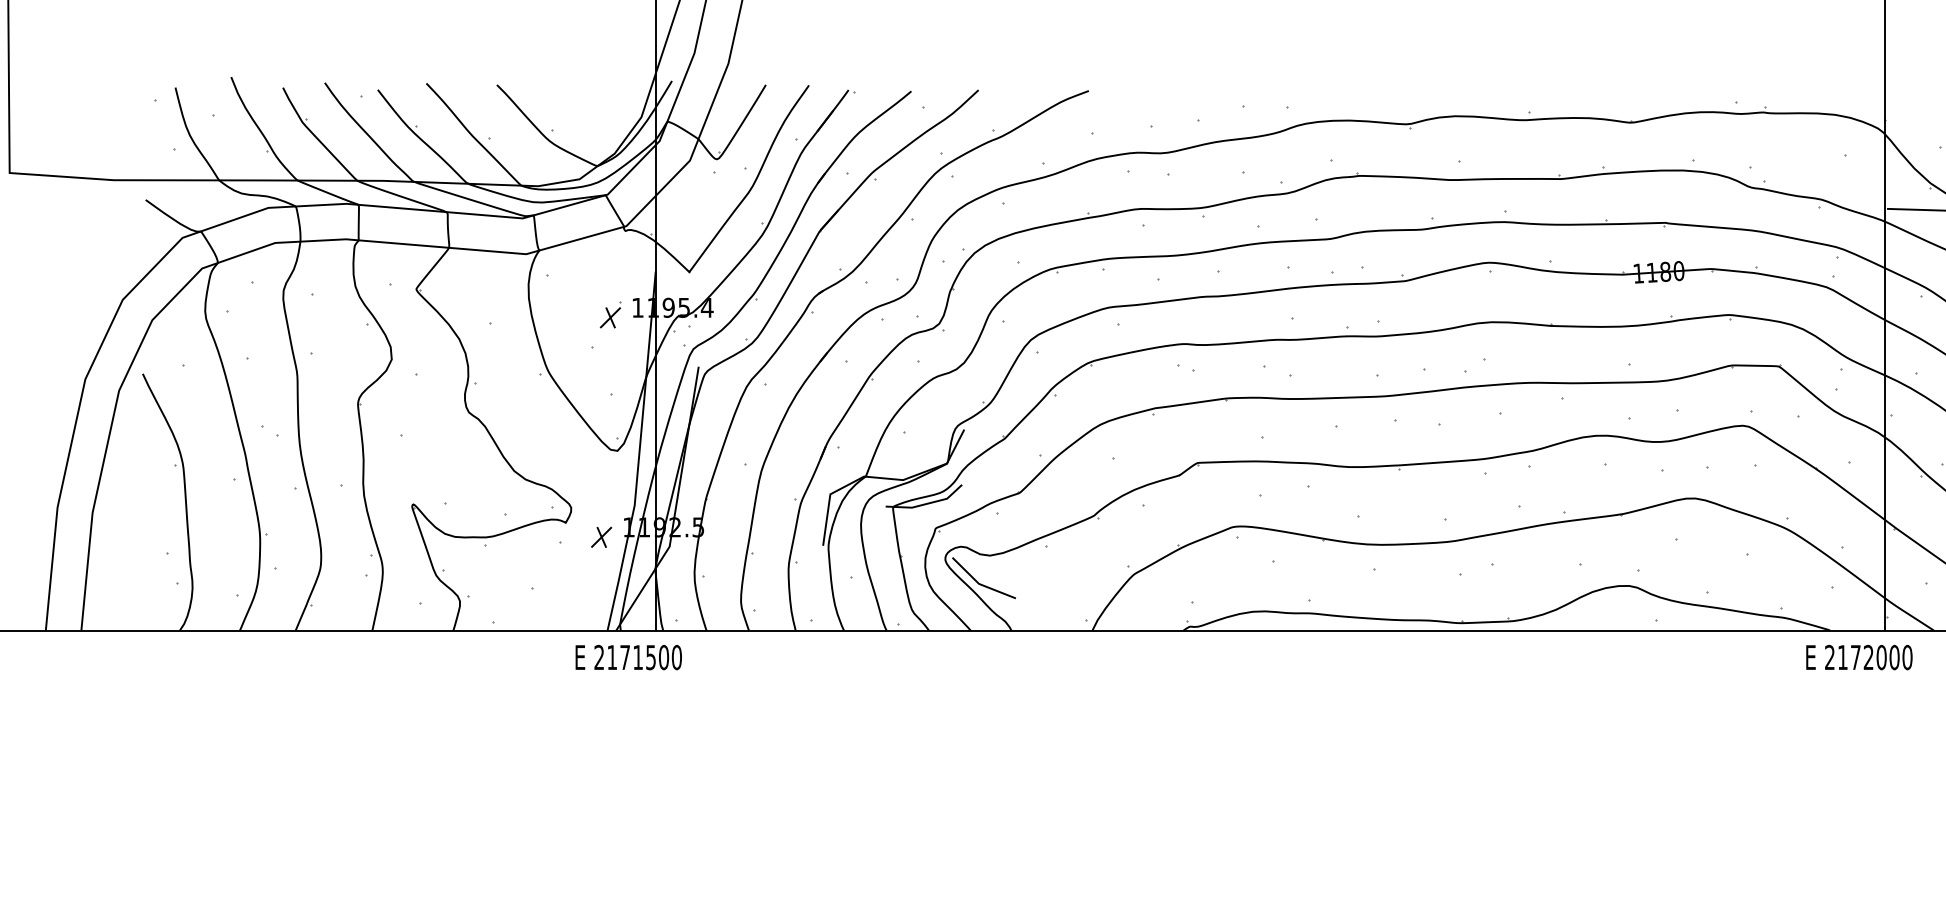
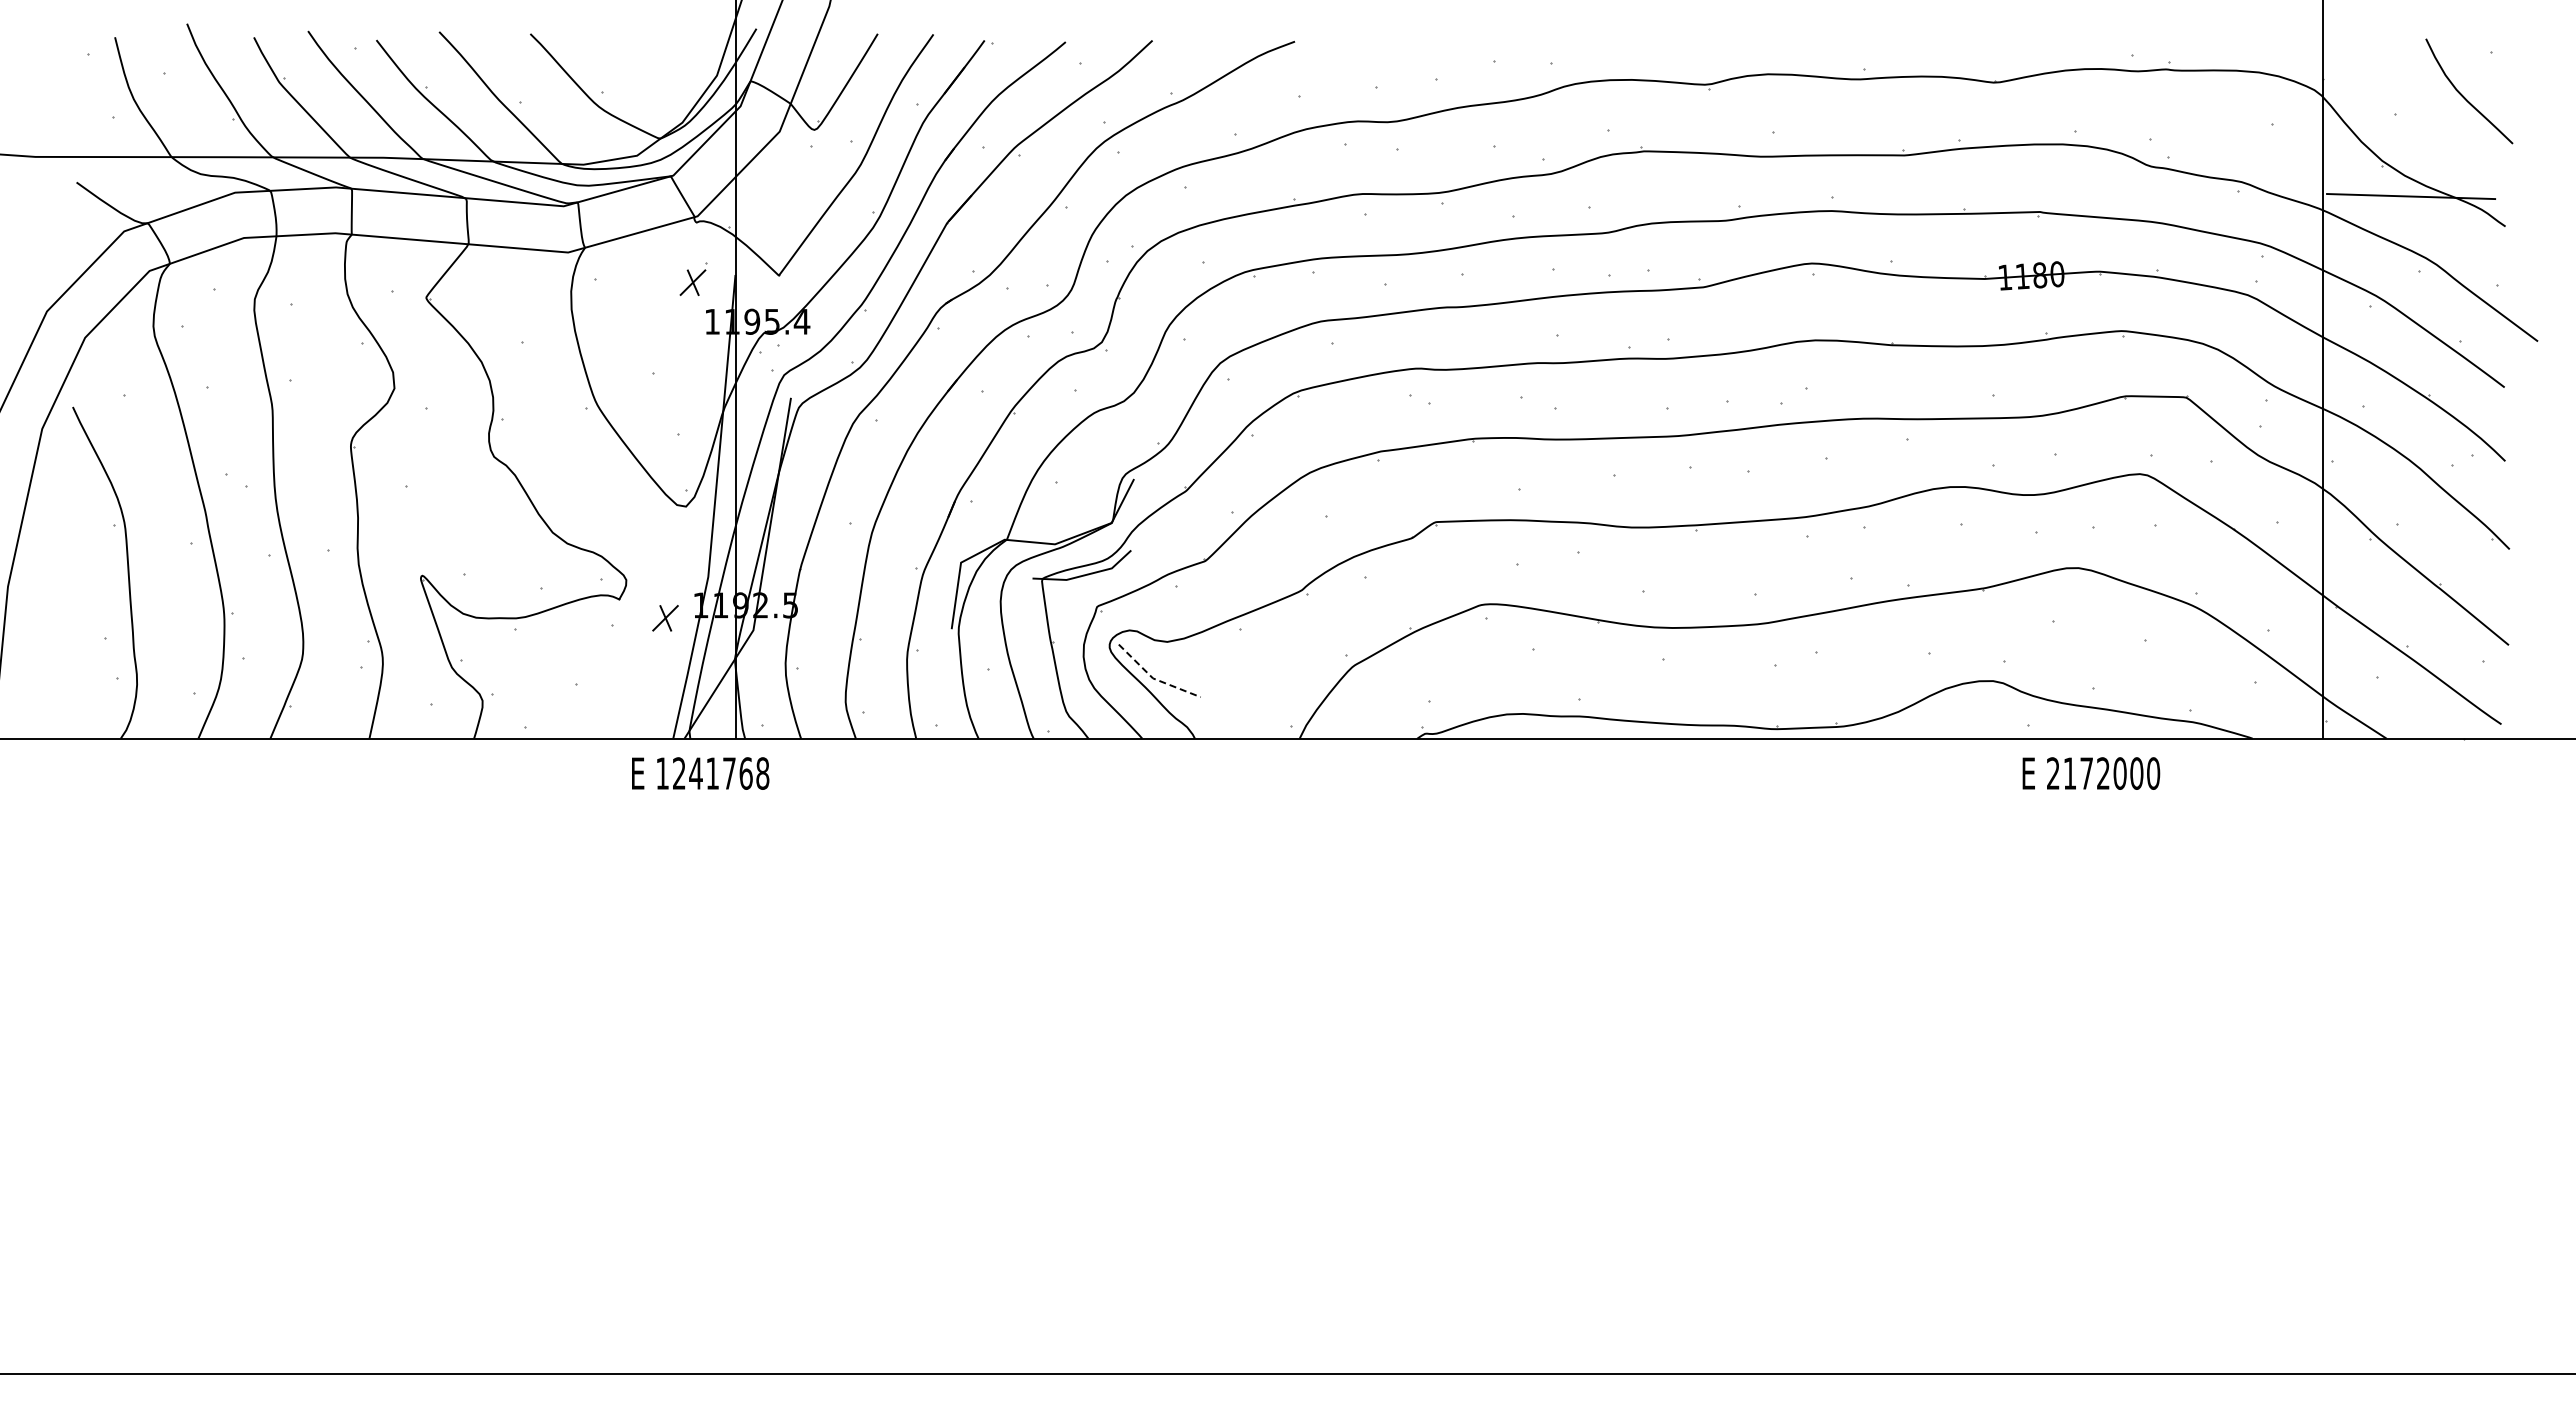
part: (610, 314) -> (693, 278), moved
line: (979, 583) -> (1153, 678), solid -> dashed
text: (637, 657) -> (712, 773), 2171500 -> 1241768
text: (1859, 657) -> (2091, 773), moved

